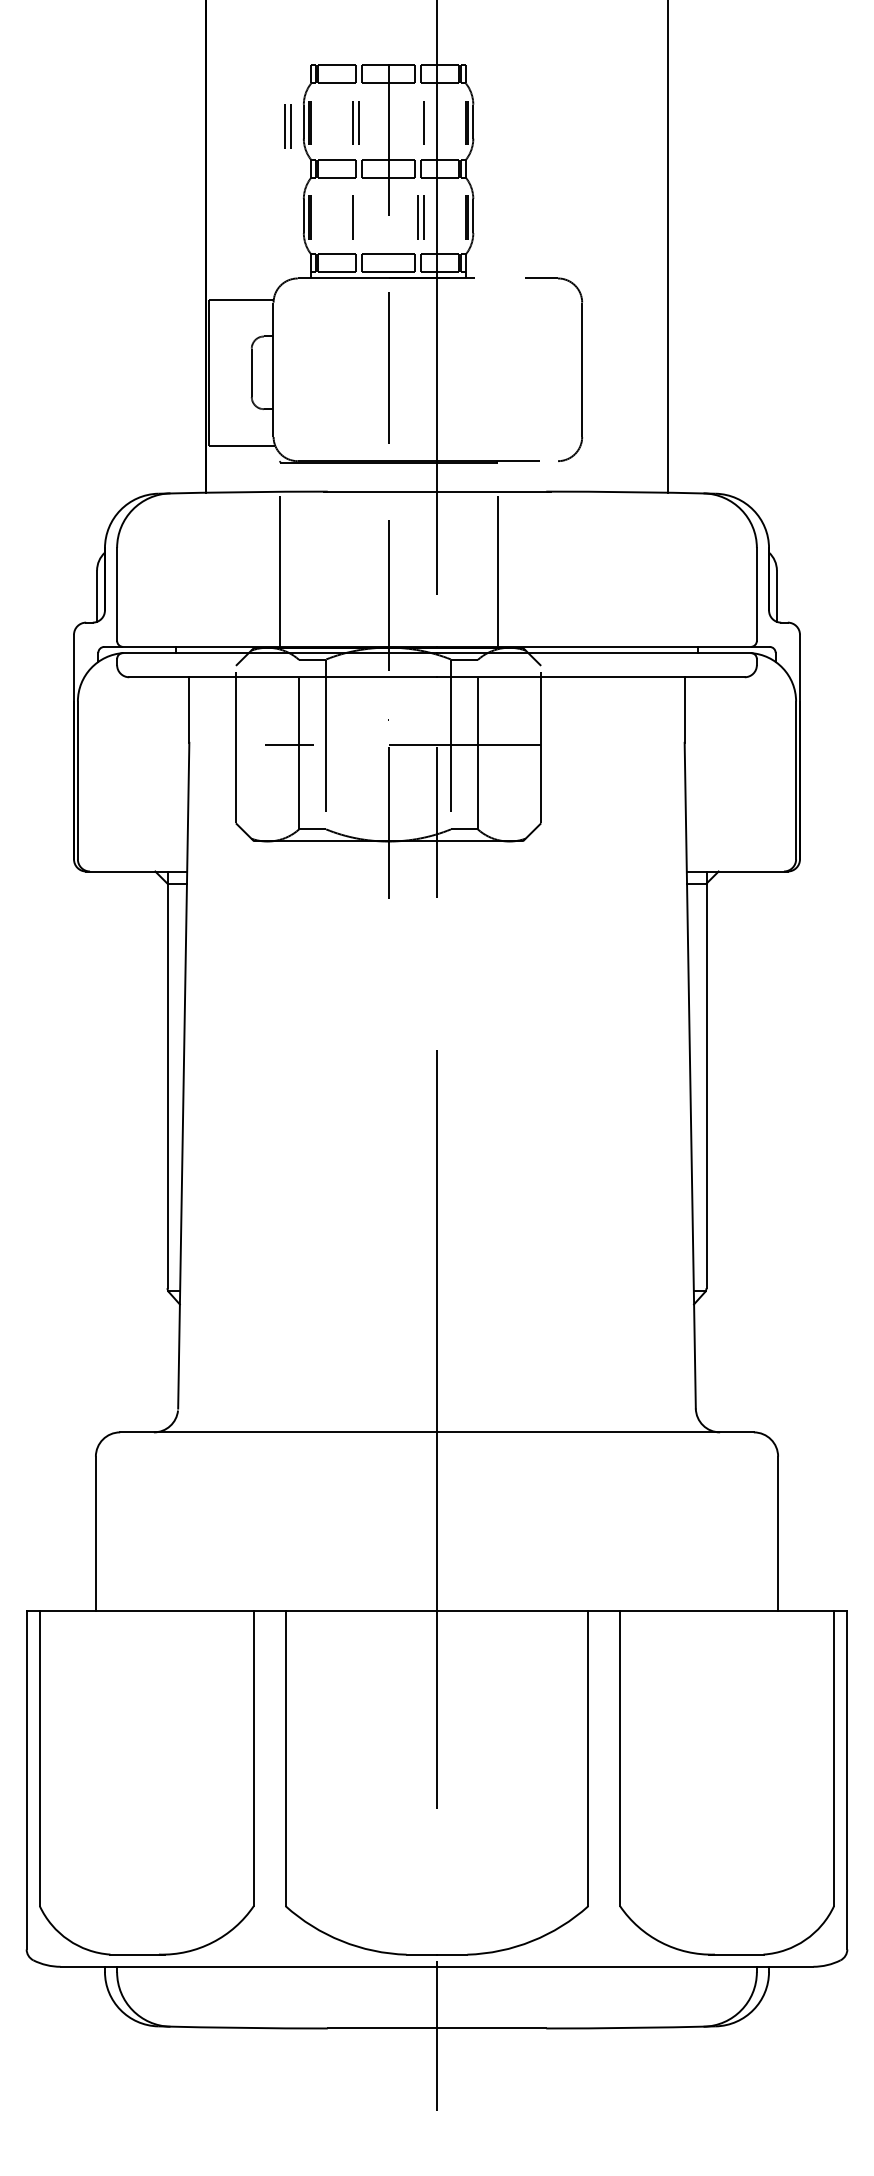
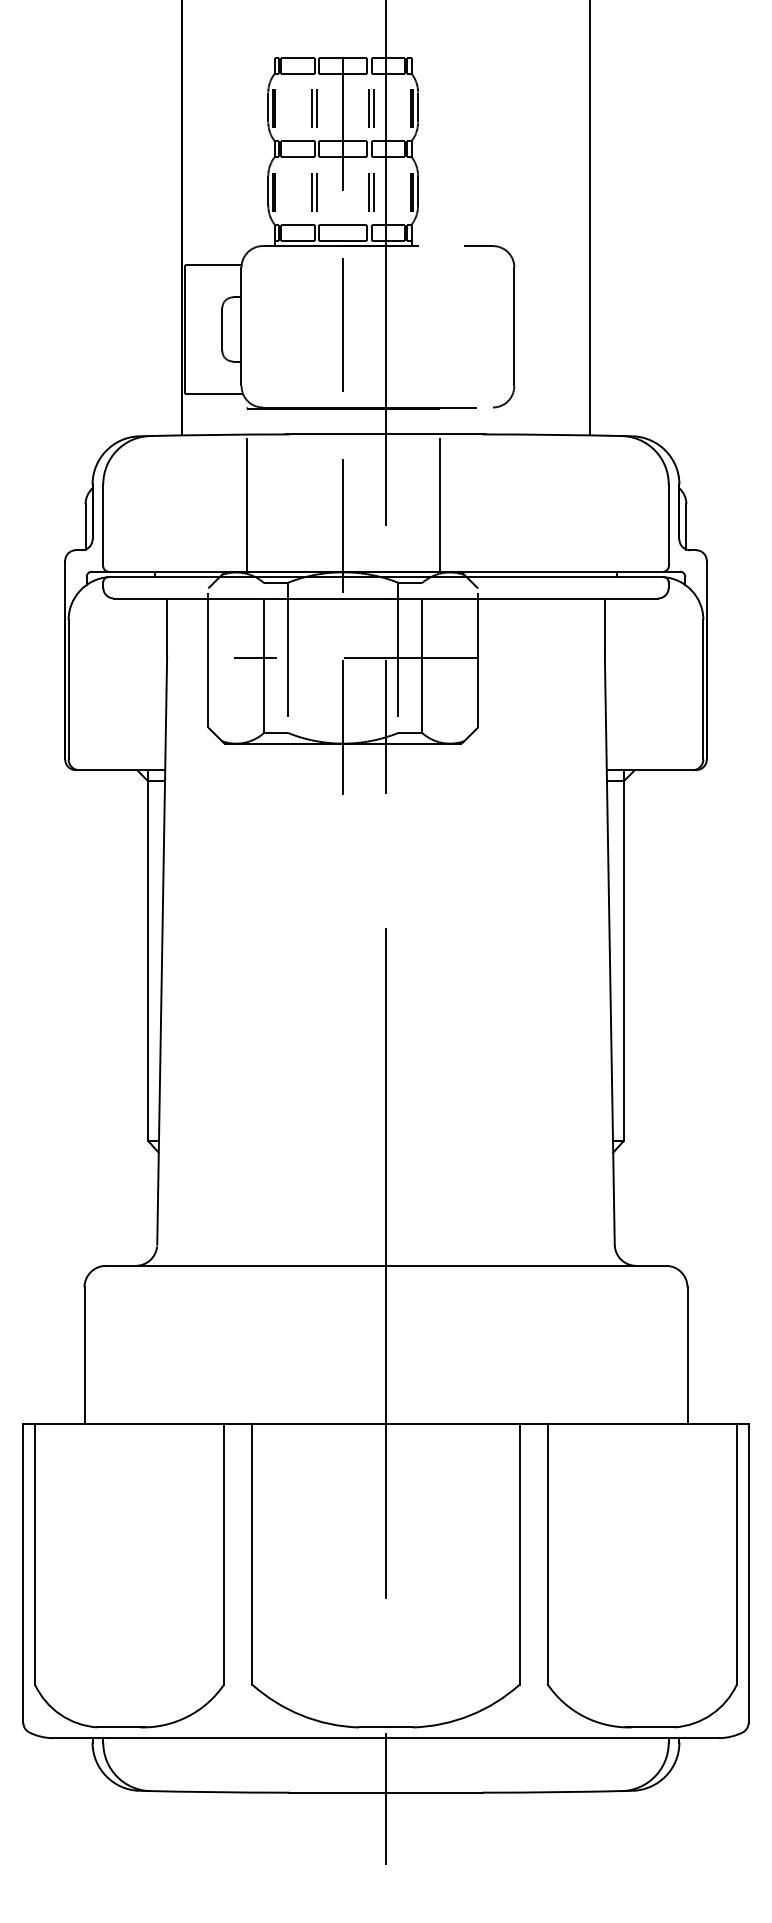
line: (418, 122) -> (369, 108), added
part: (288, 126) -> (254, 111), removed
line: (359, 217) -> (317, 192), added

